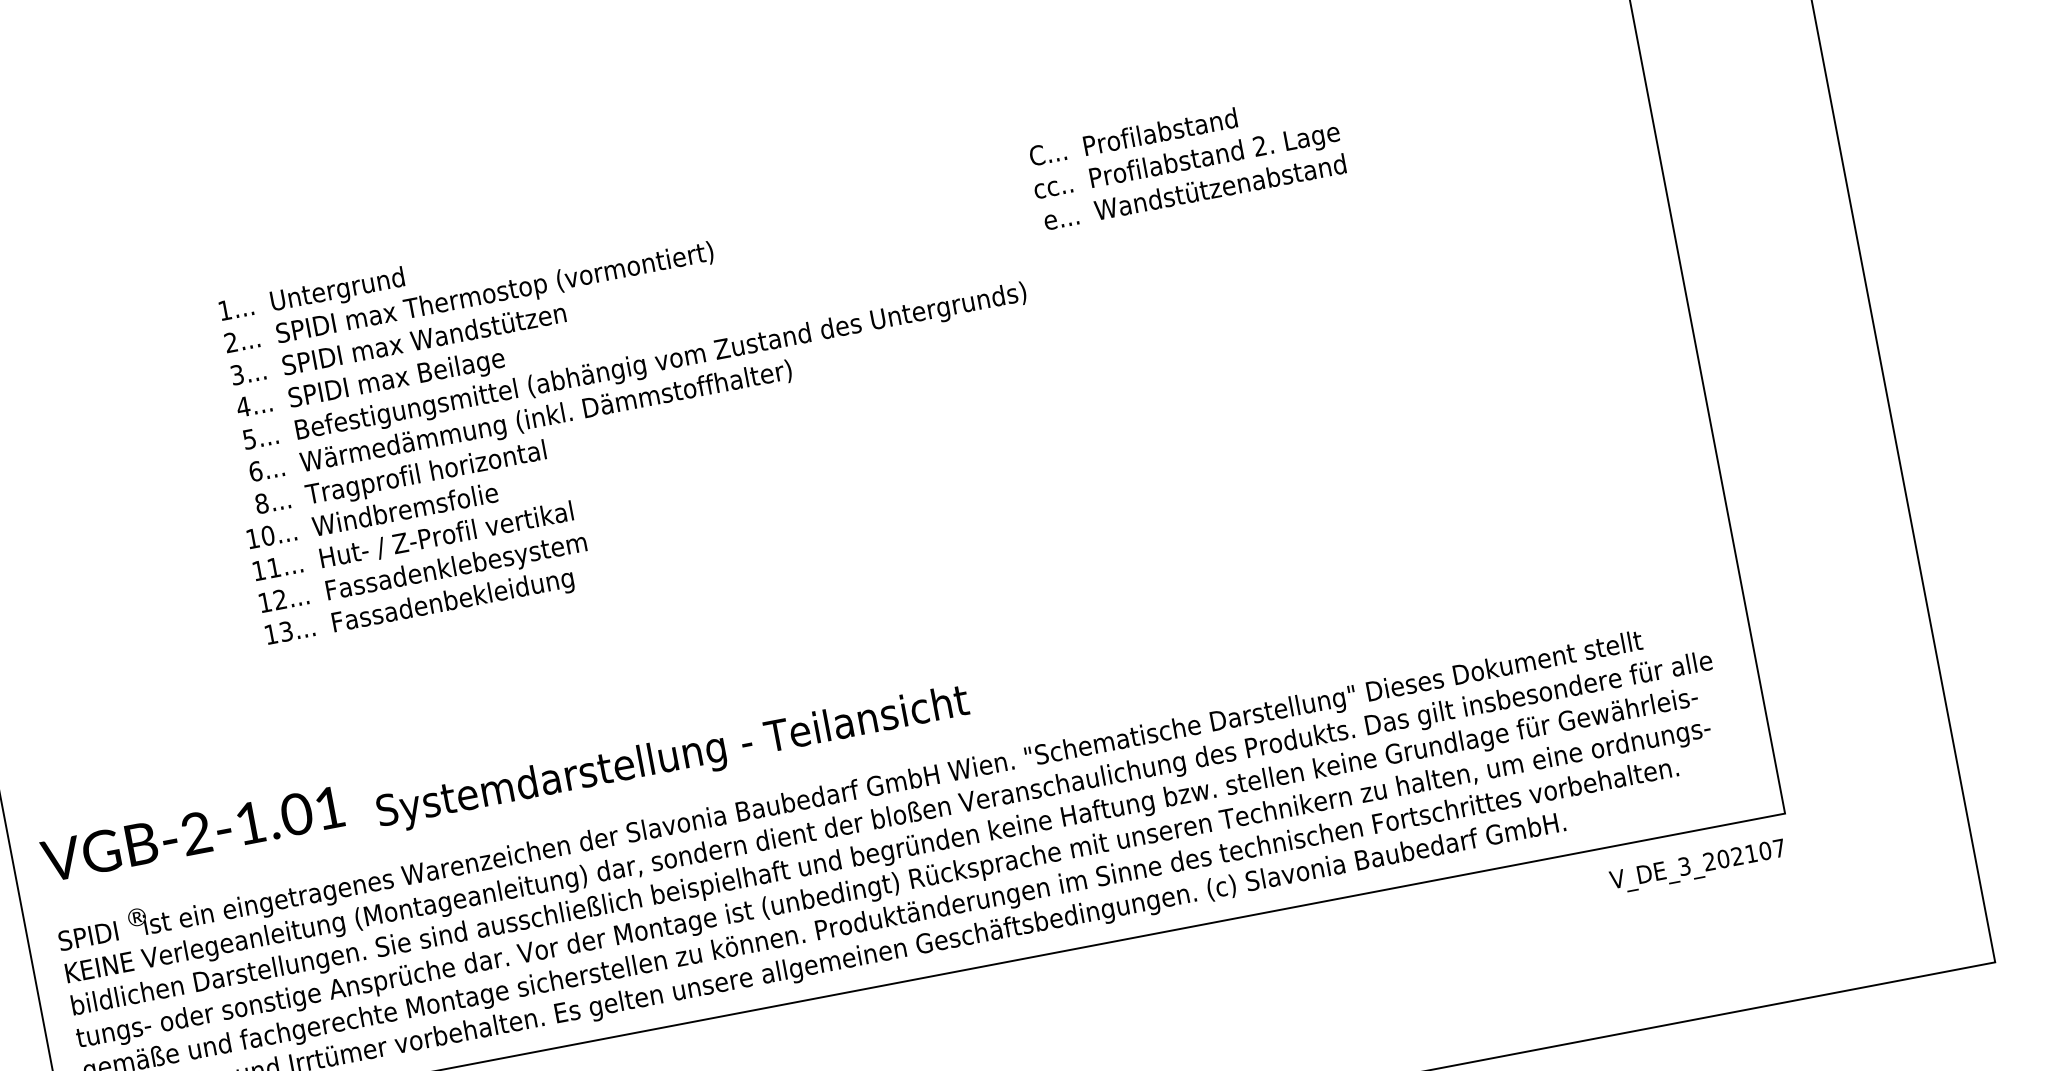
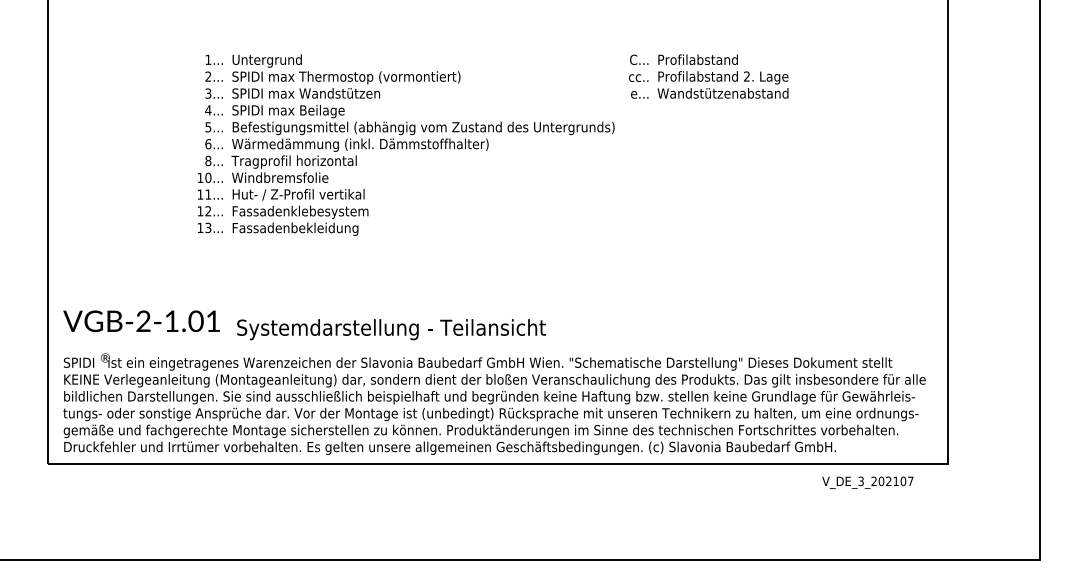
text: (1697, 866) -> (867, 482), moved

